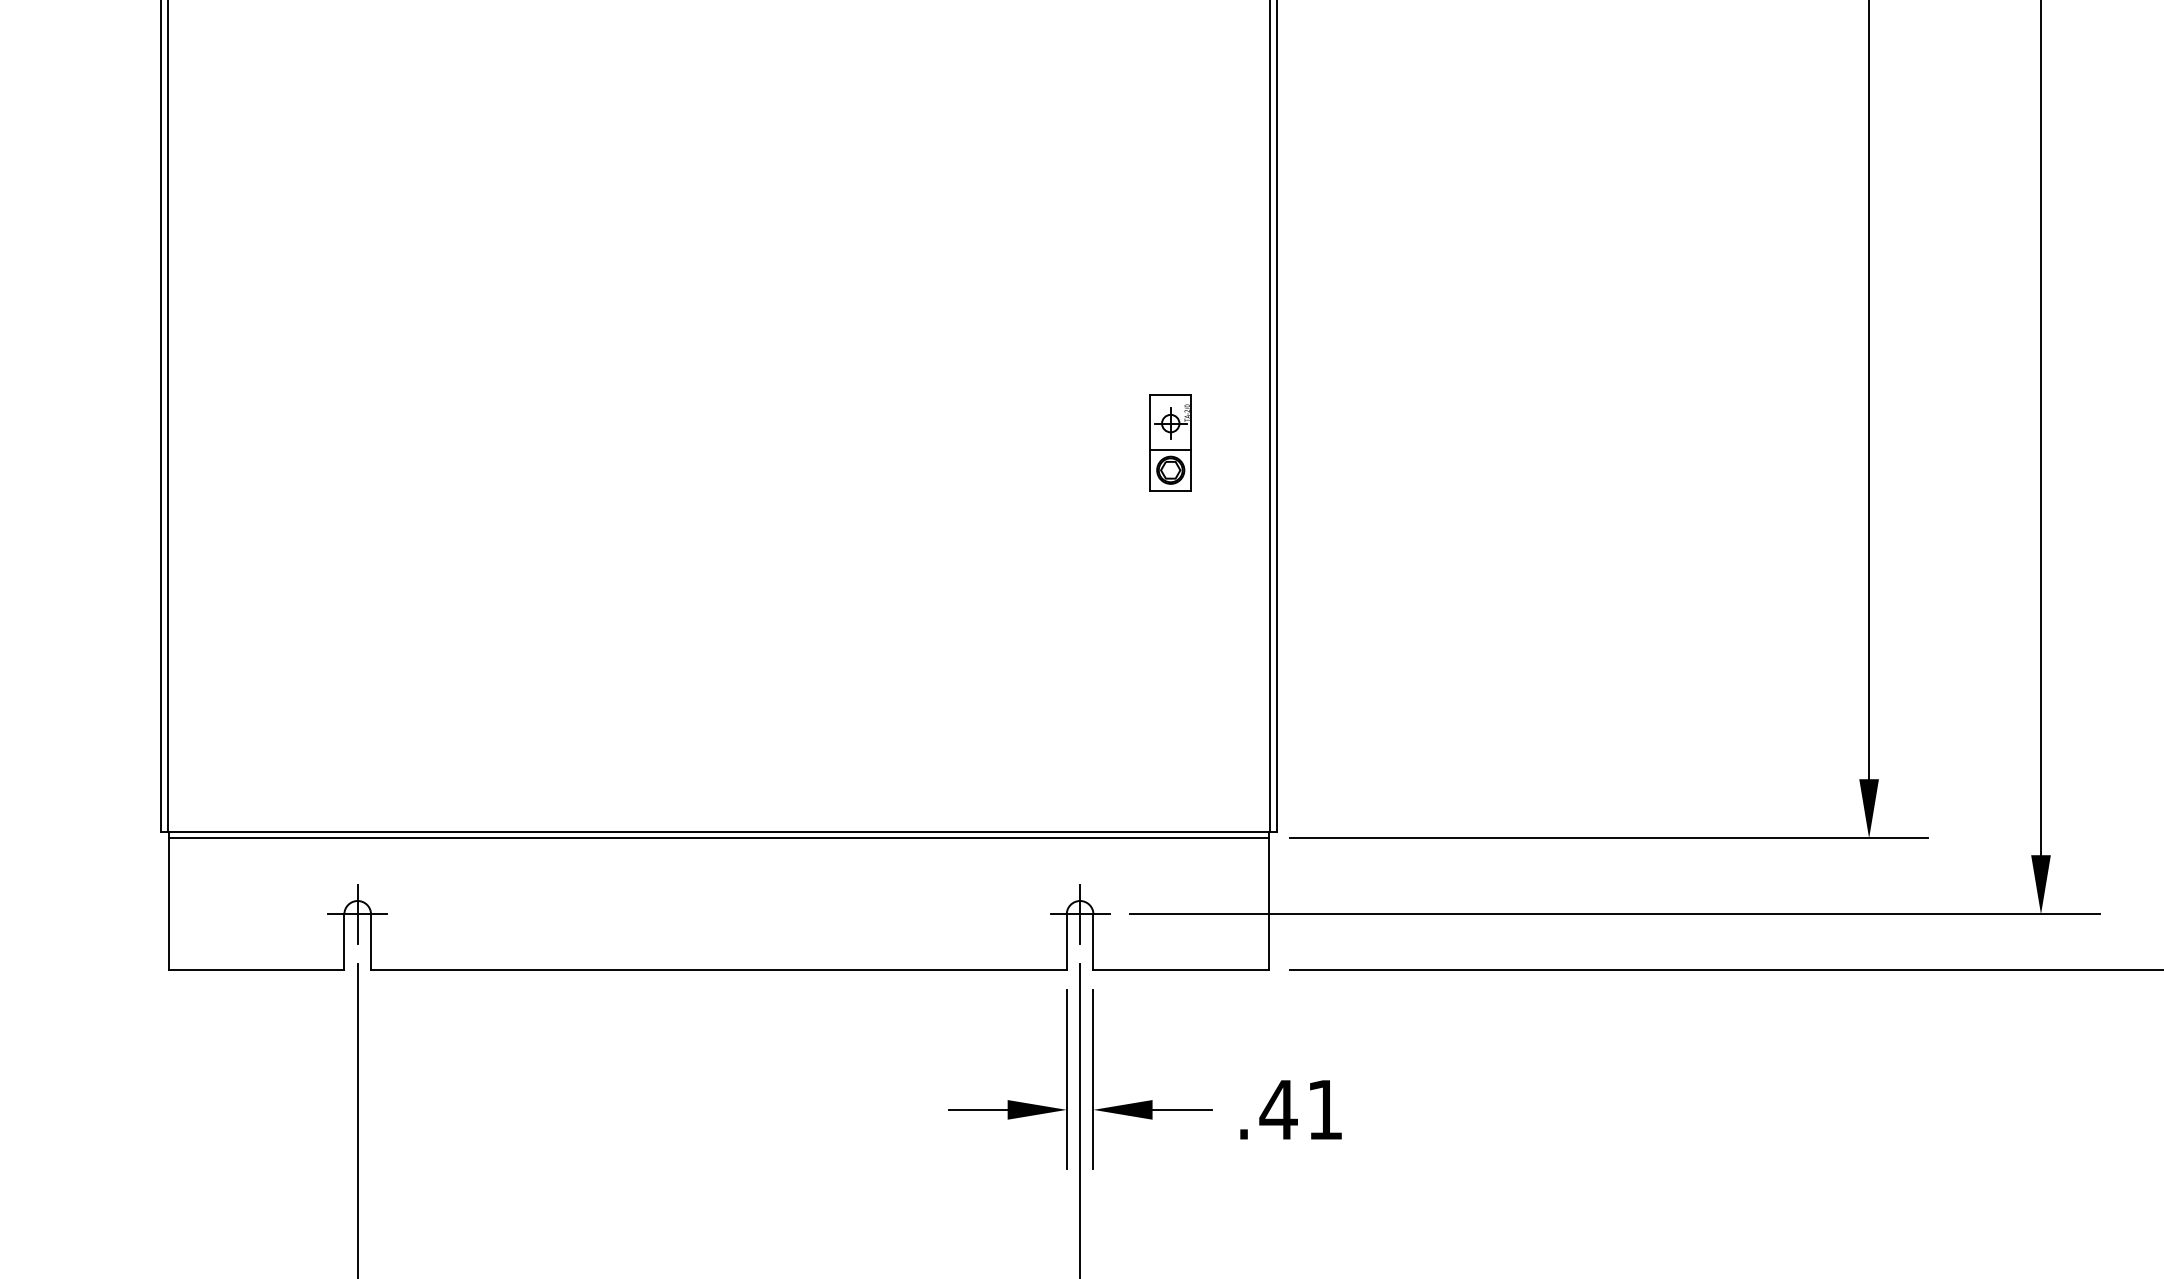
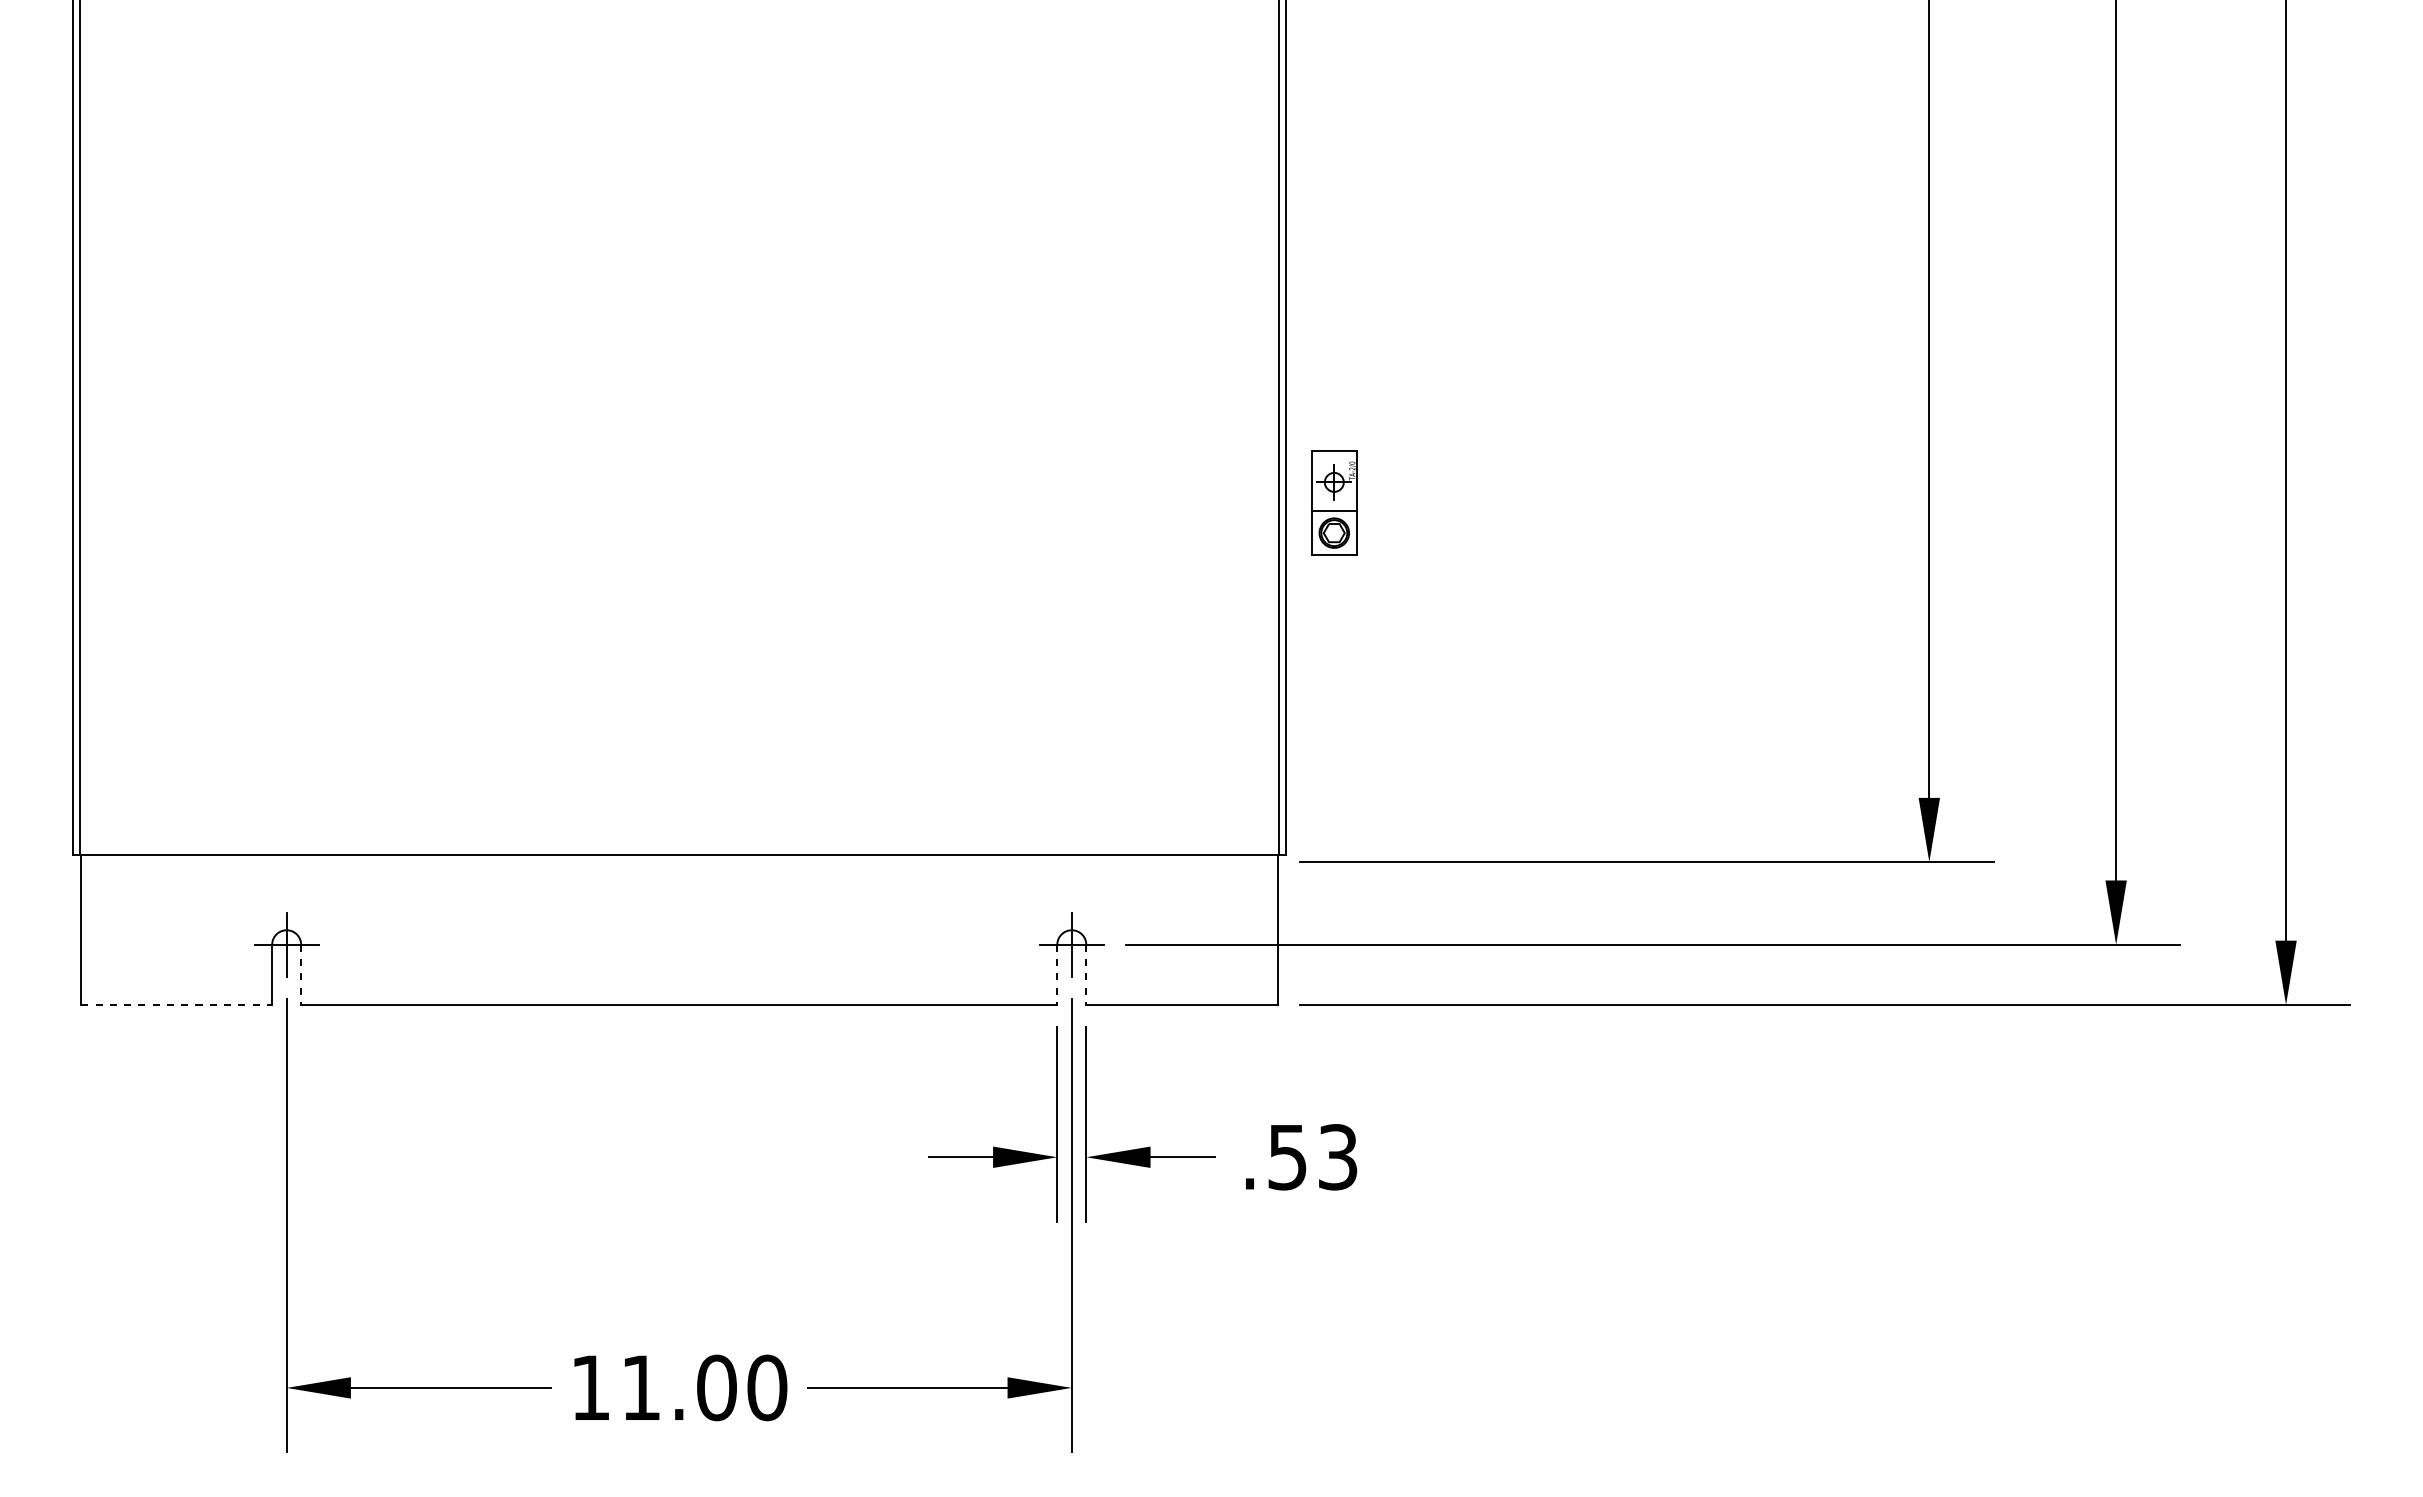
part: (1170, 442) -> (1334, 502), moved
line: (719, 838) -> (679, 862), removed
line: (371, 942) -> (301, 975), solid -> dashed
line: (1066, 942) -> (1057, 975), solid -> dashed
line: (1093, 942) -> (1086, 975), solid -> dashed
line: (257, 969) -> (177, 1004), solid -> dashed
text: (1300, 1110) -> (1311, 1157), .41 -> .53

